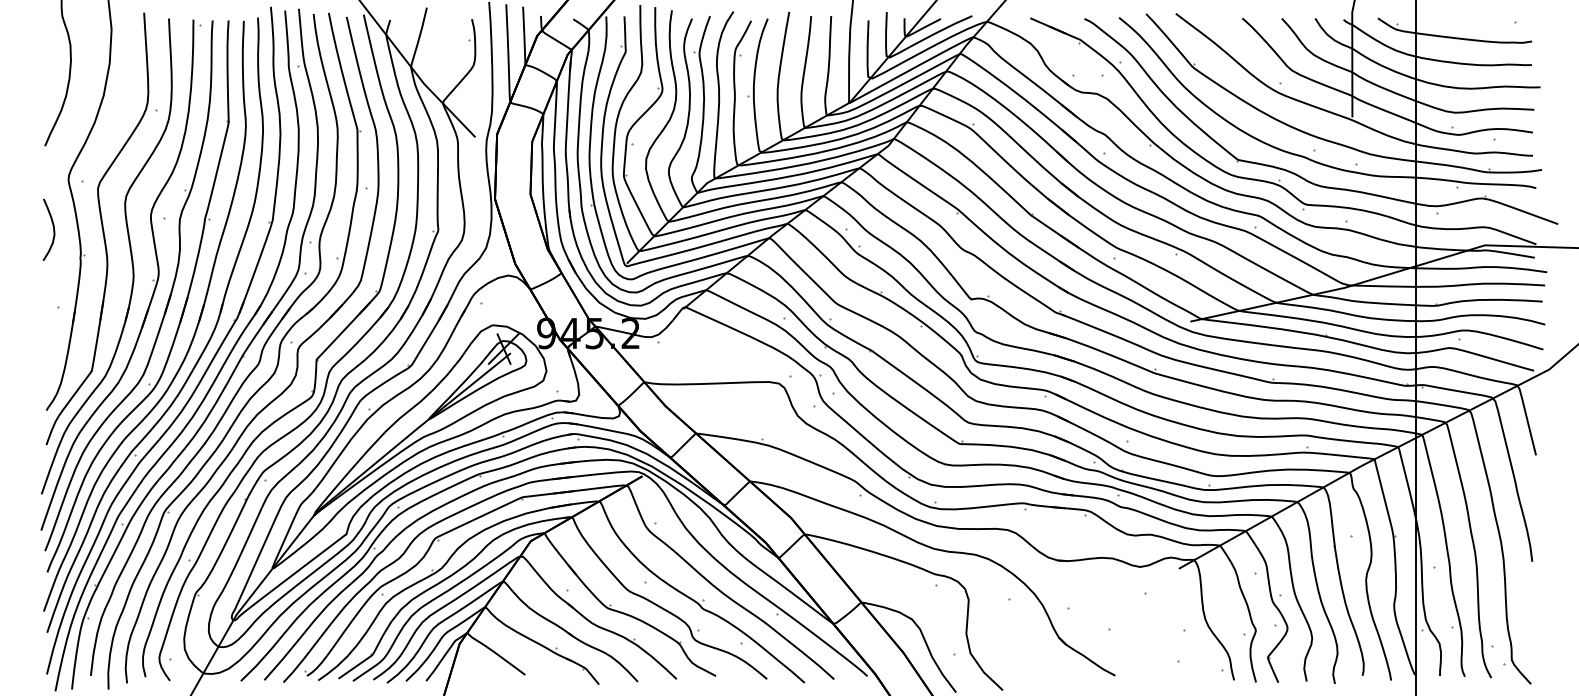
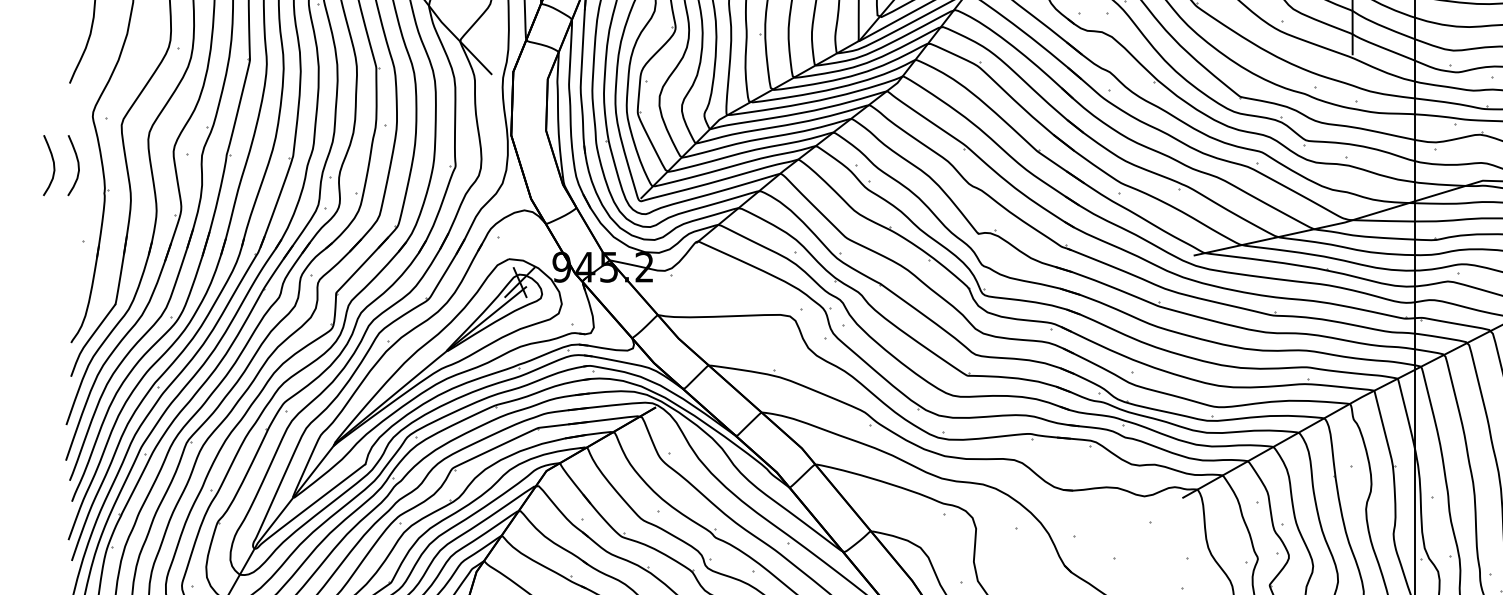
curve: (27, 226) -> (52, 162), added

